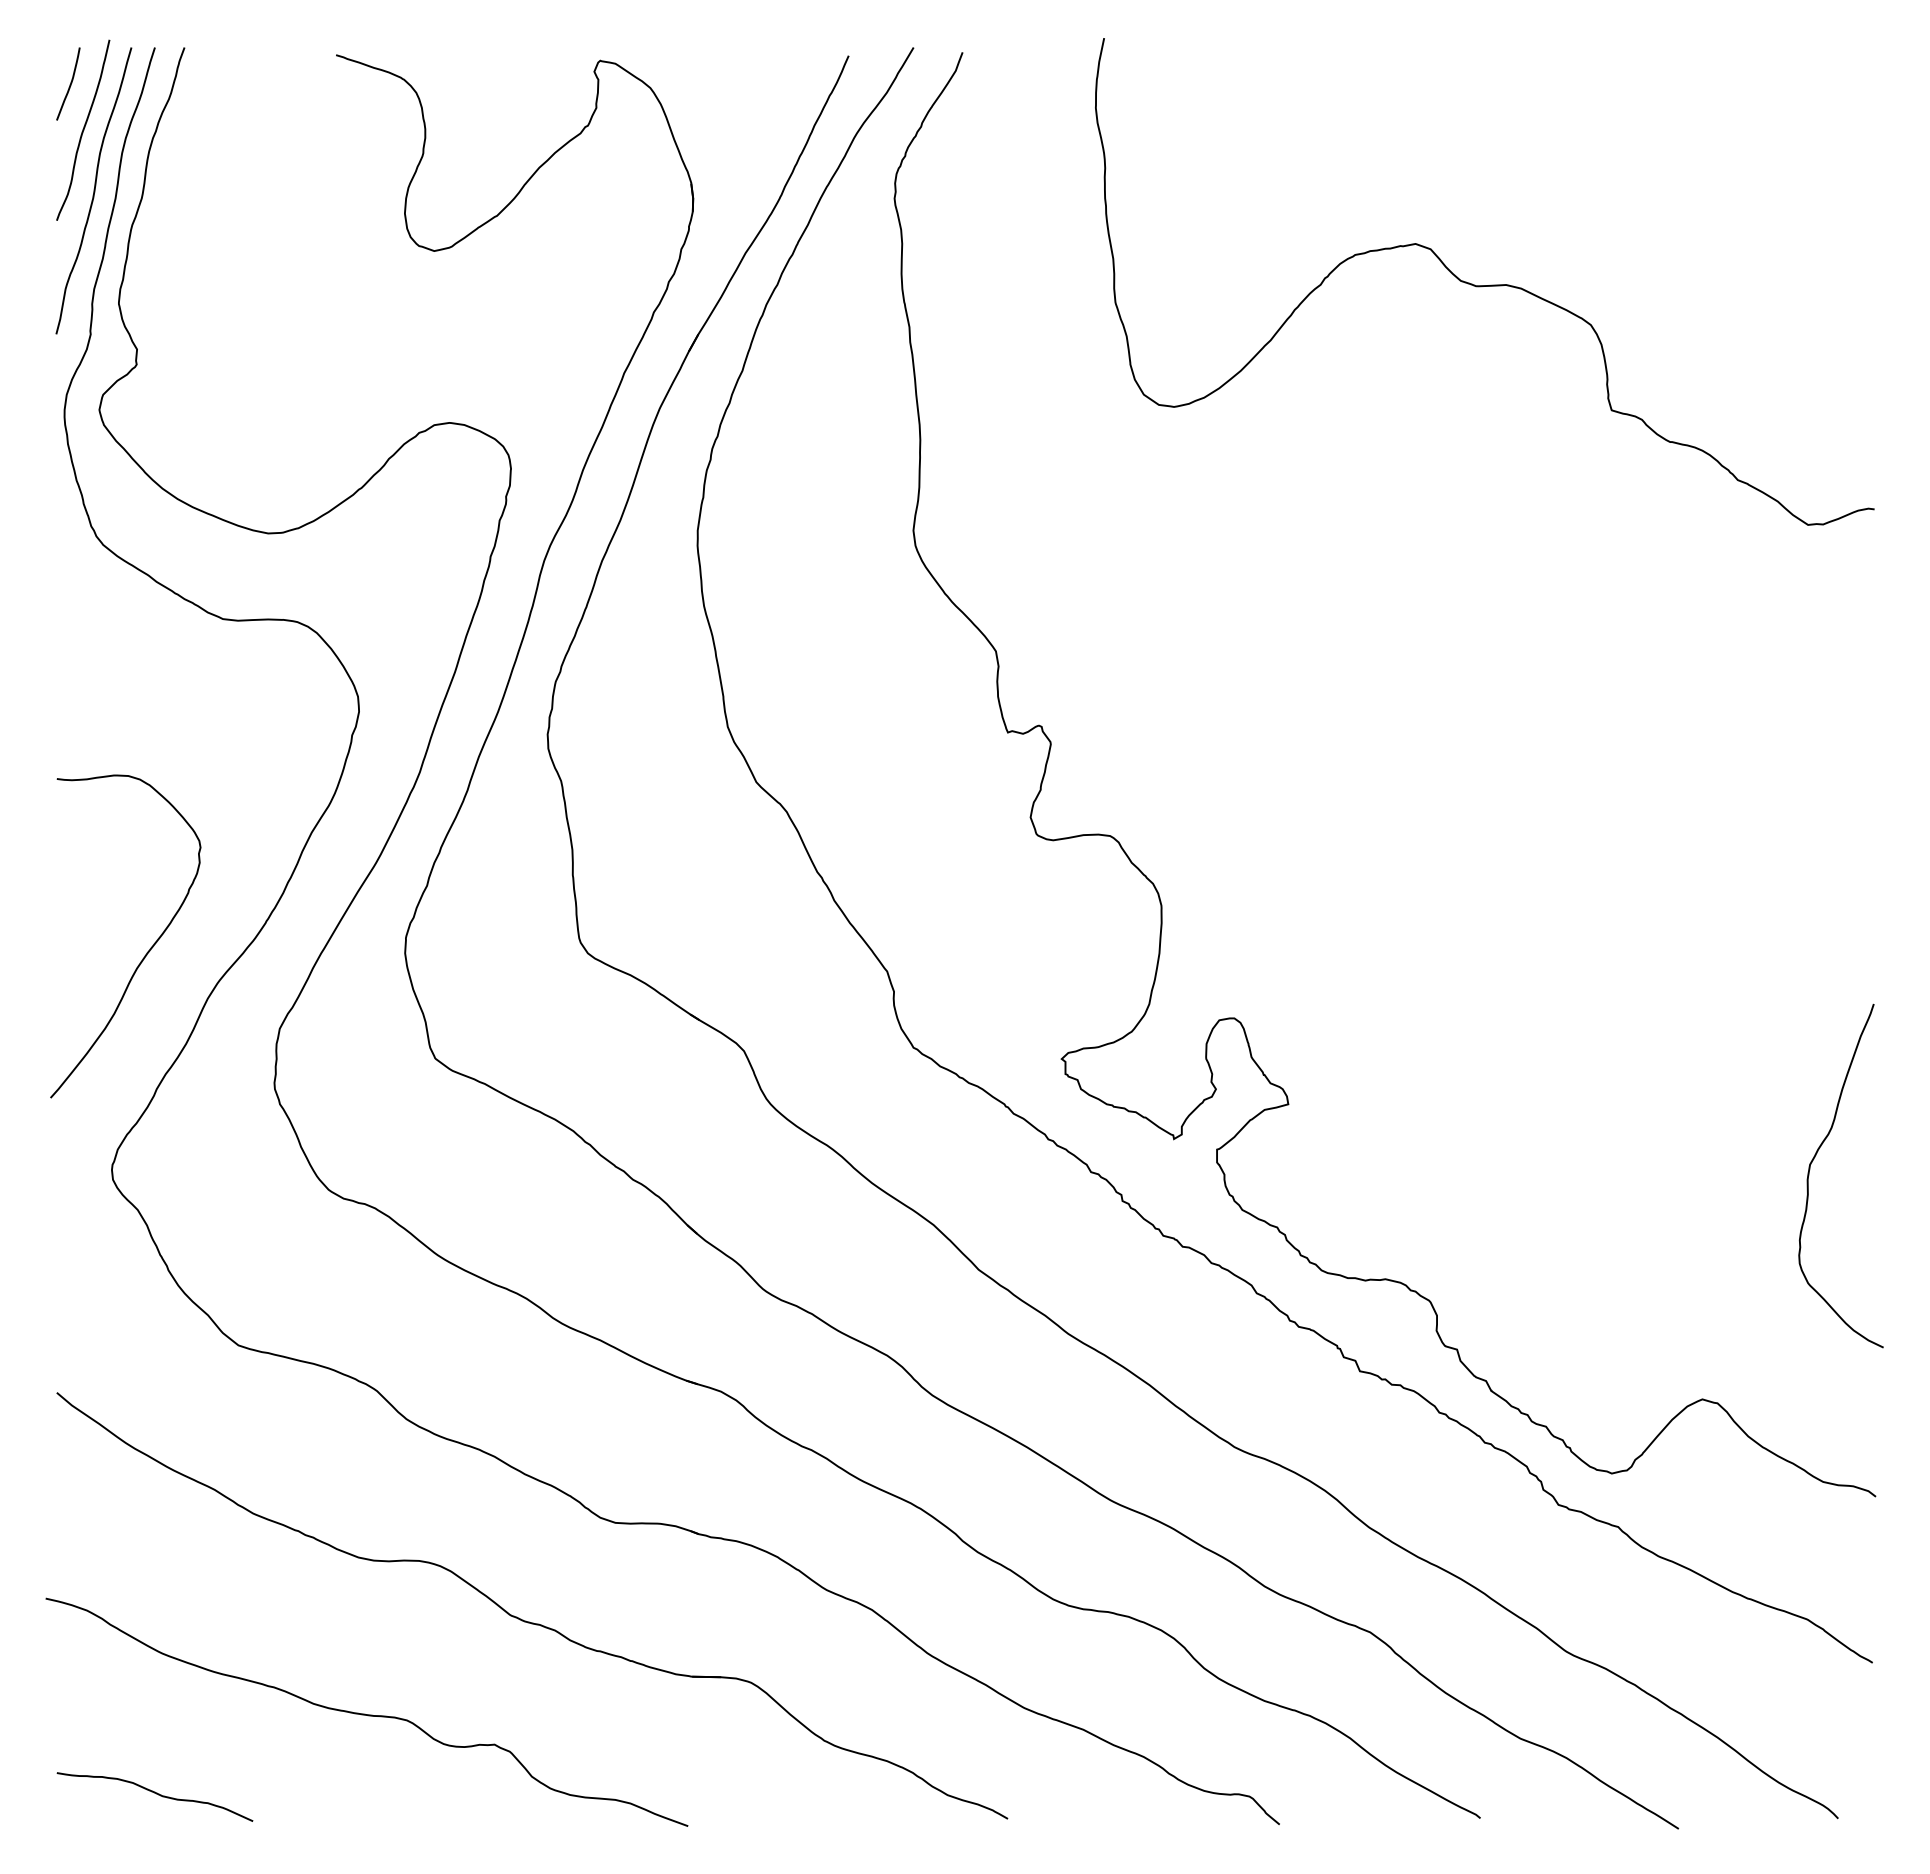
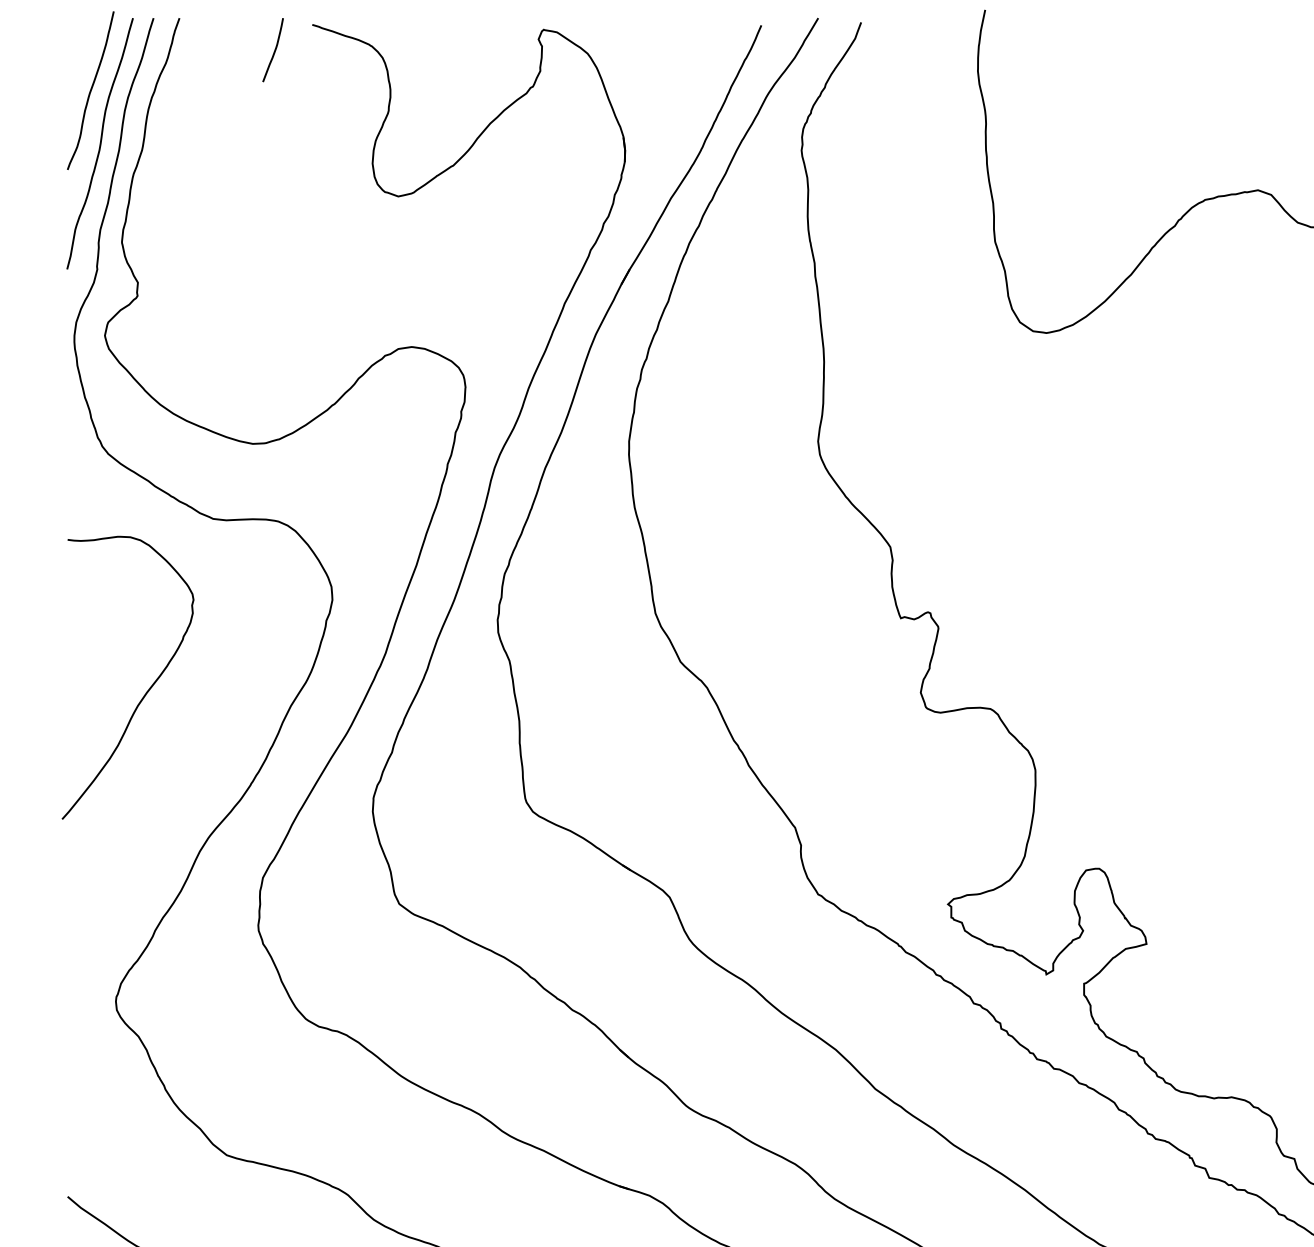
curve: (69, 84) -> (274, 50), moved
curve: (146, 952) -> (146, 691), moved

